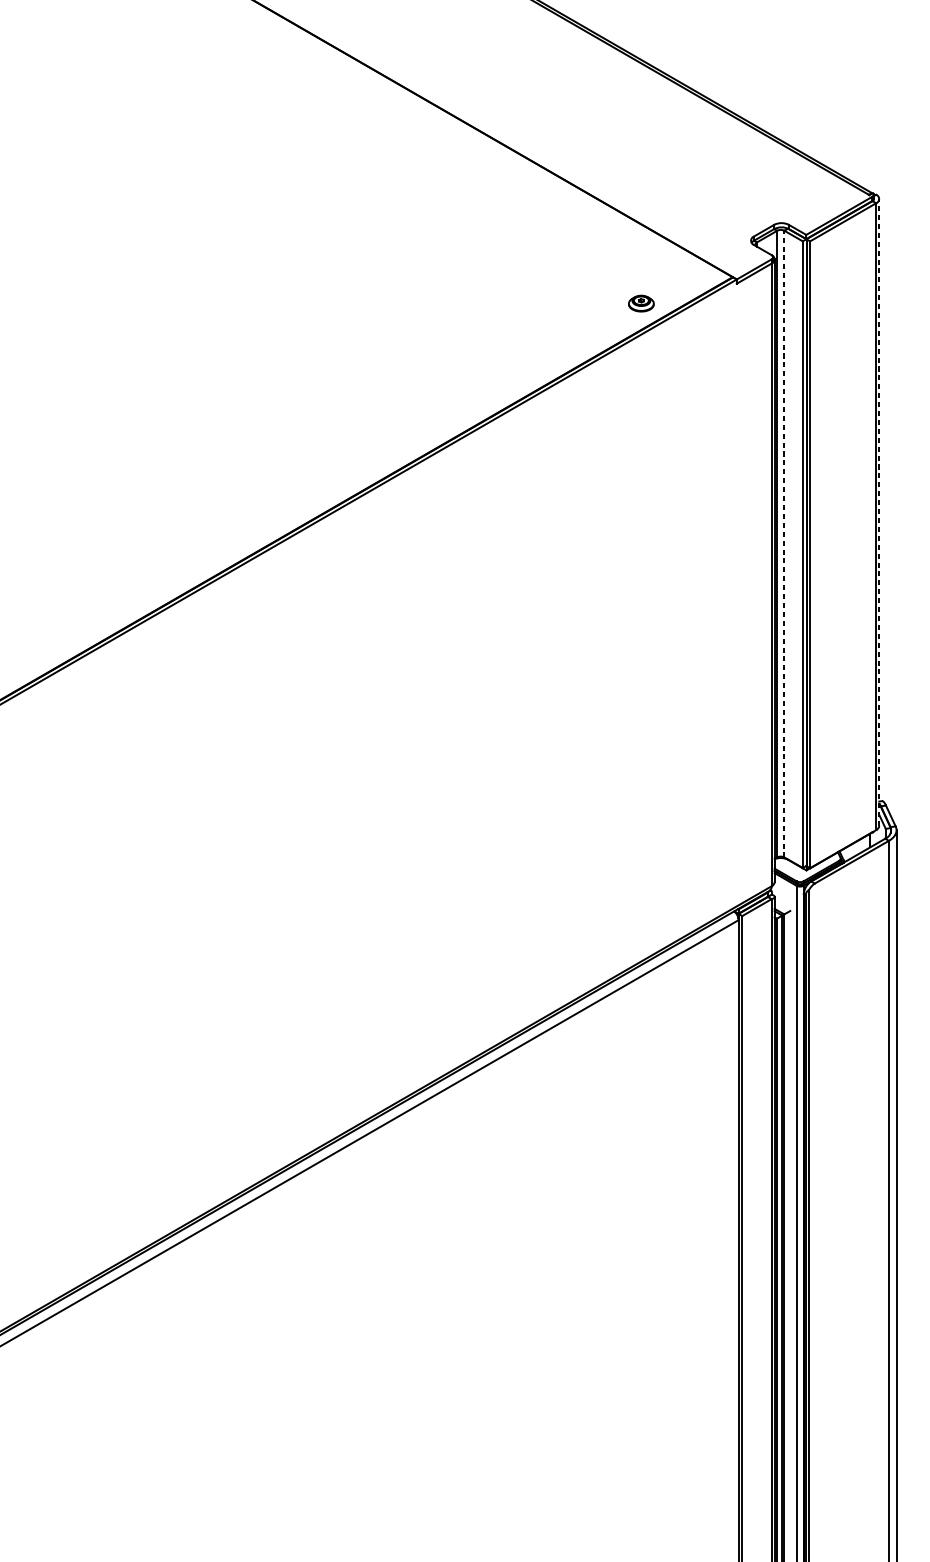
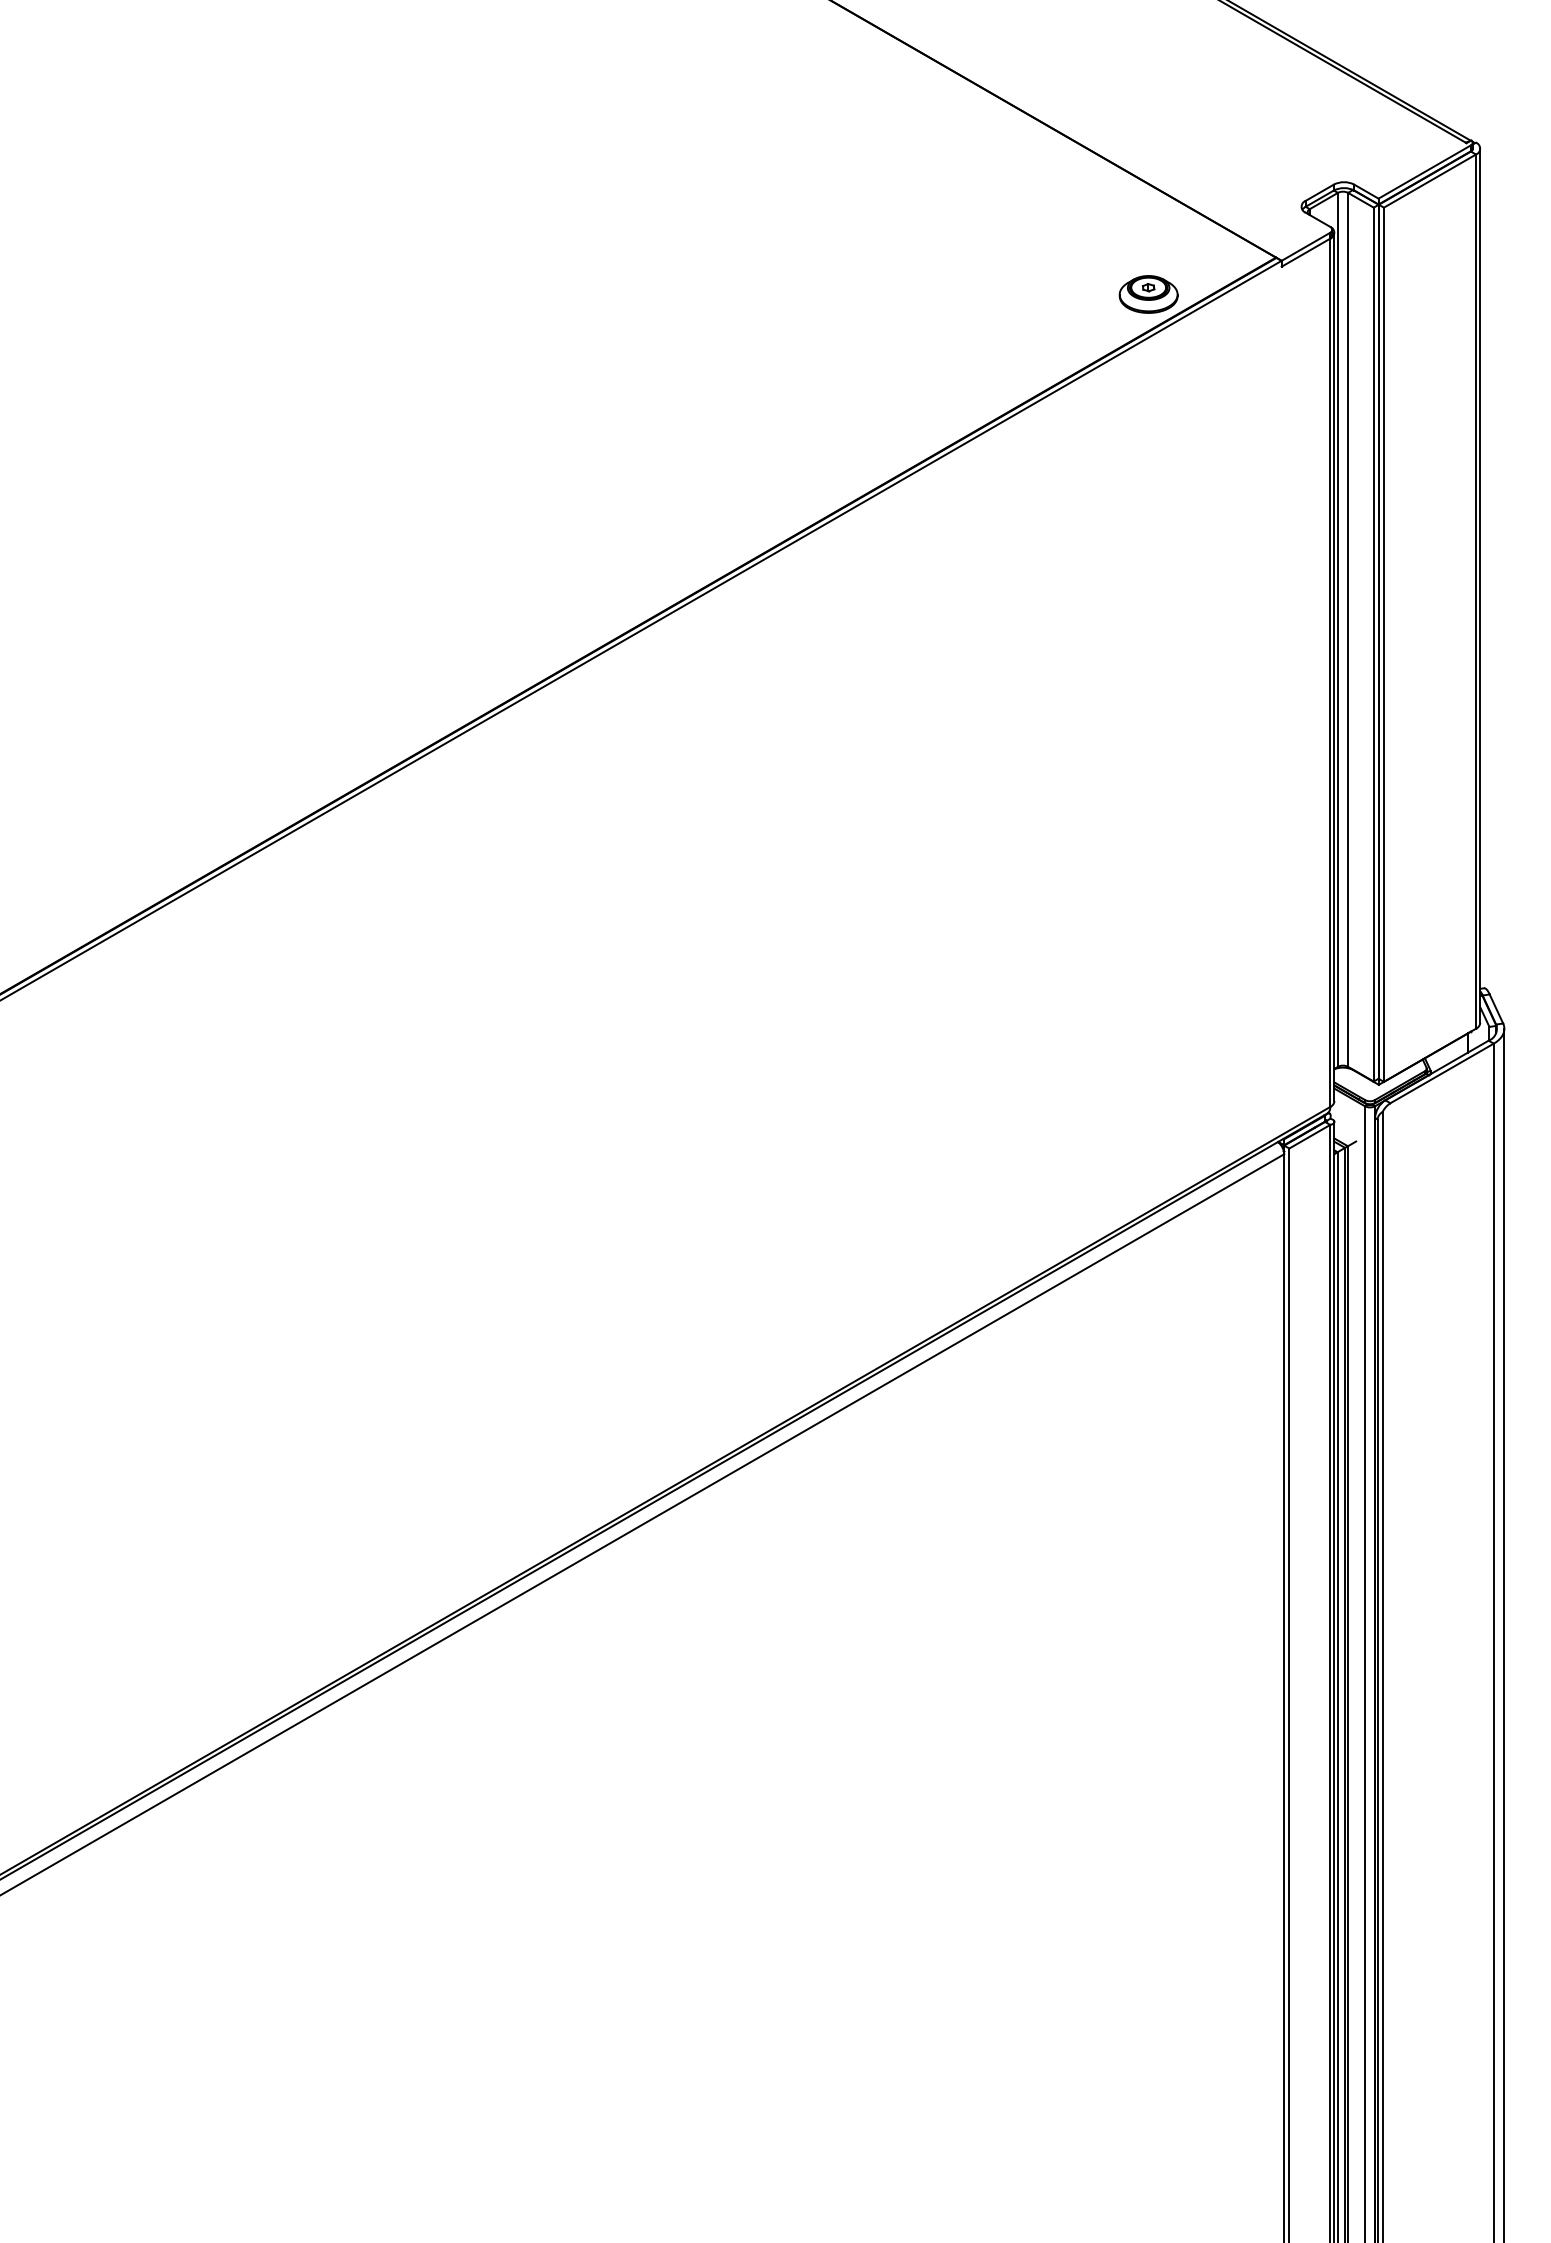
part: (641, 303) -> (1148, 294), size x1.67
line: (879, 512) -> (1480, 585), dashed -> solid
line: (784, 543) -> (1348, 629), dashed -> solid

